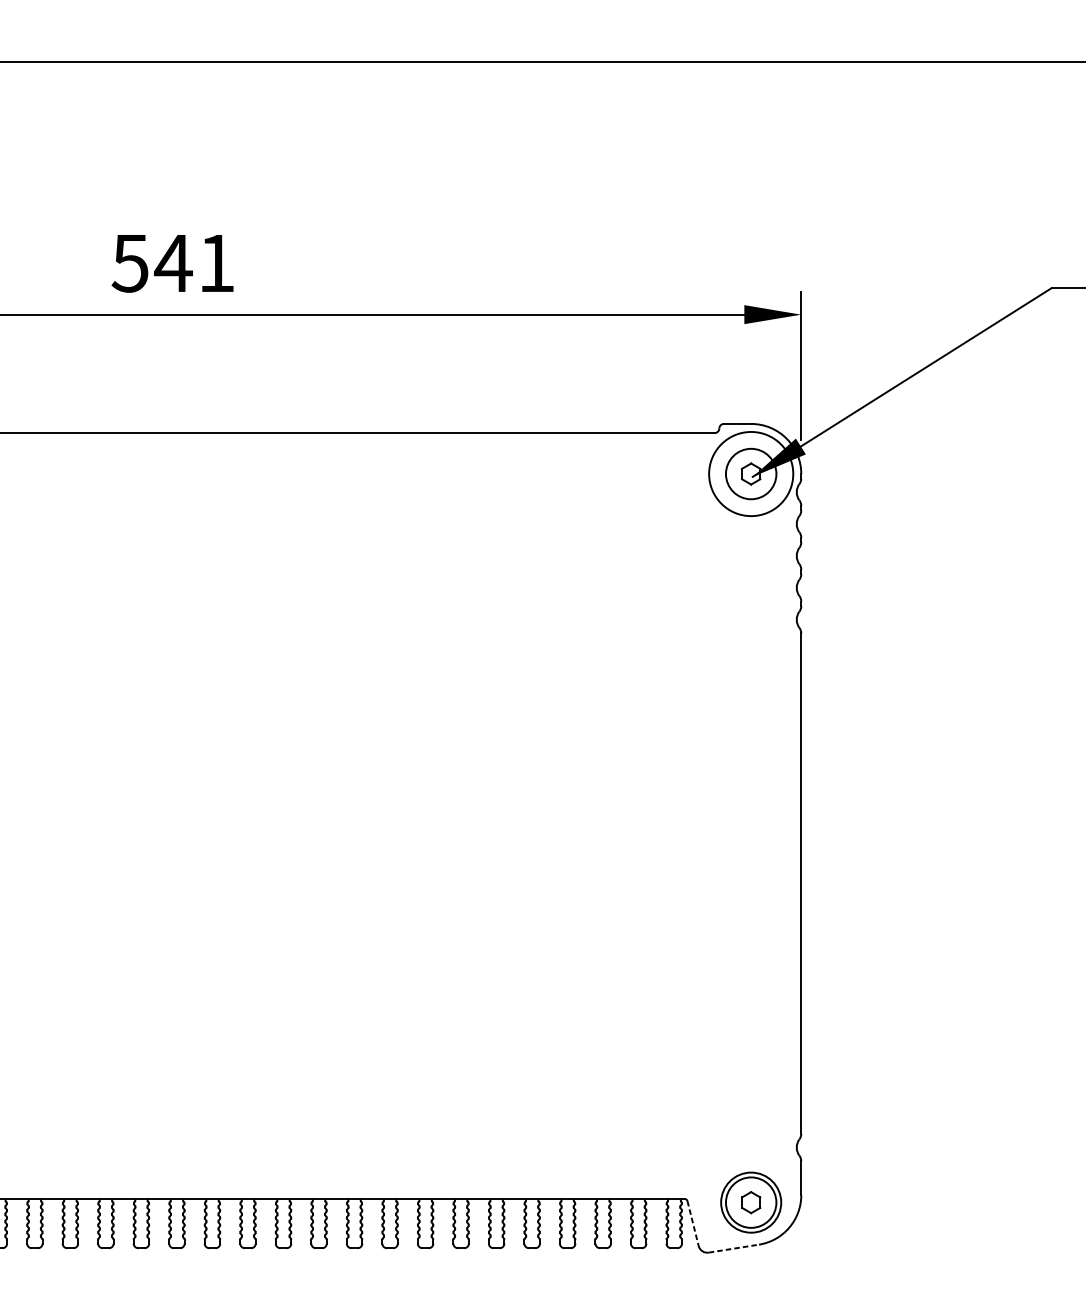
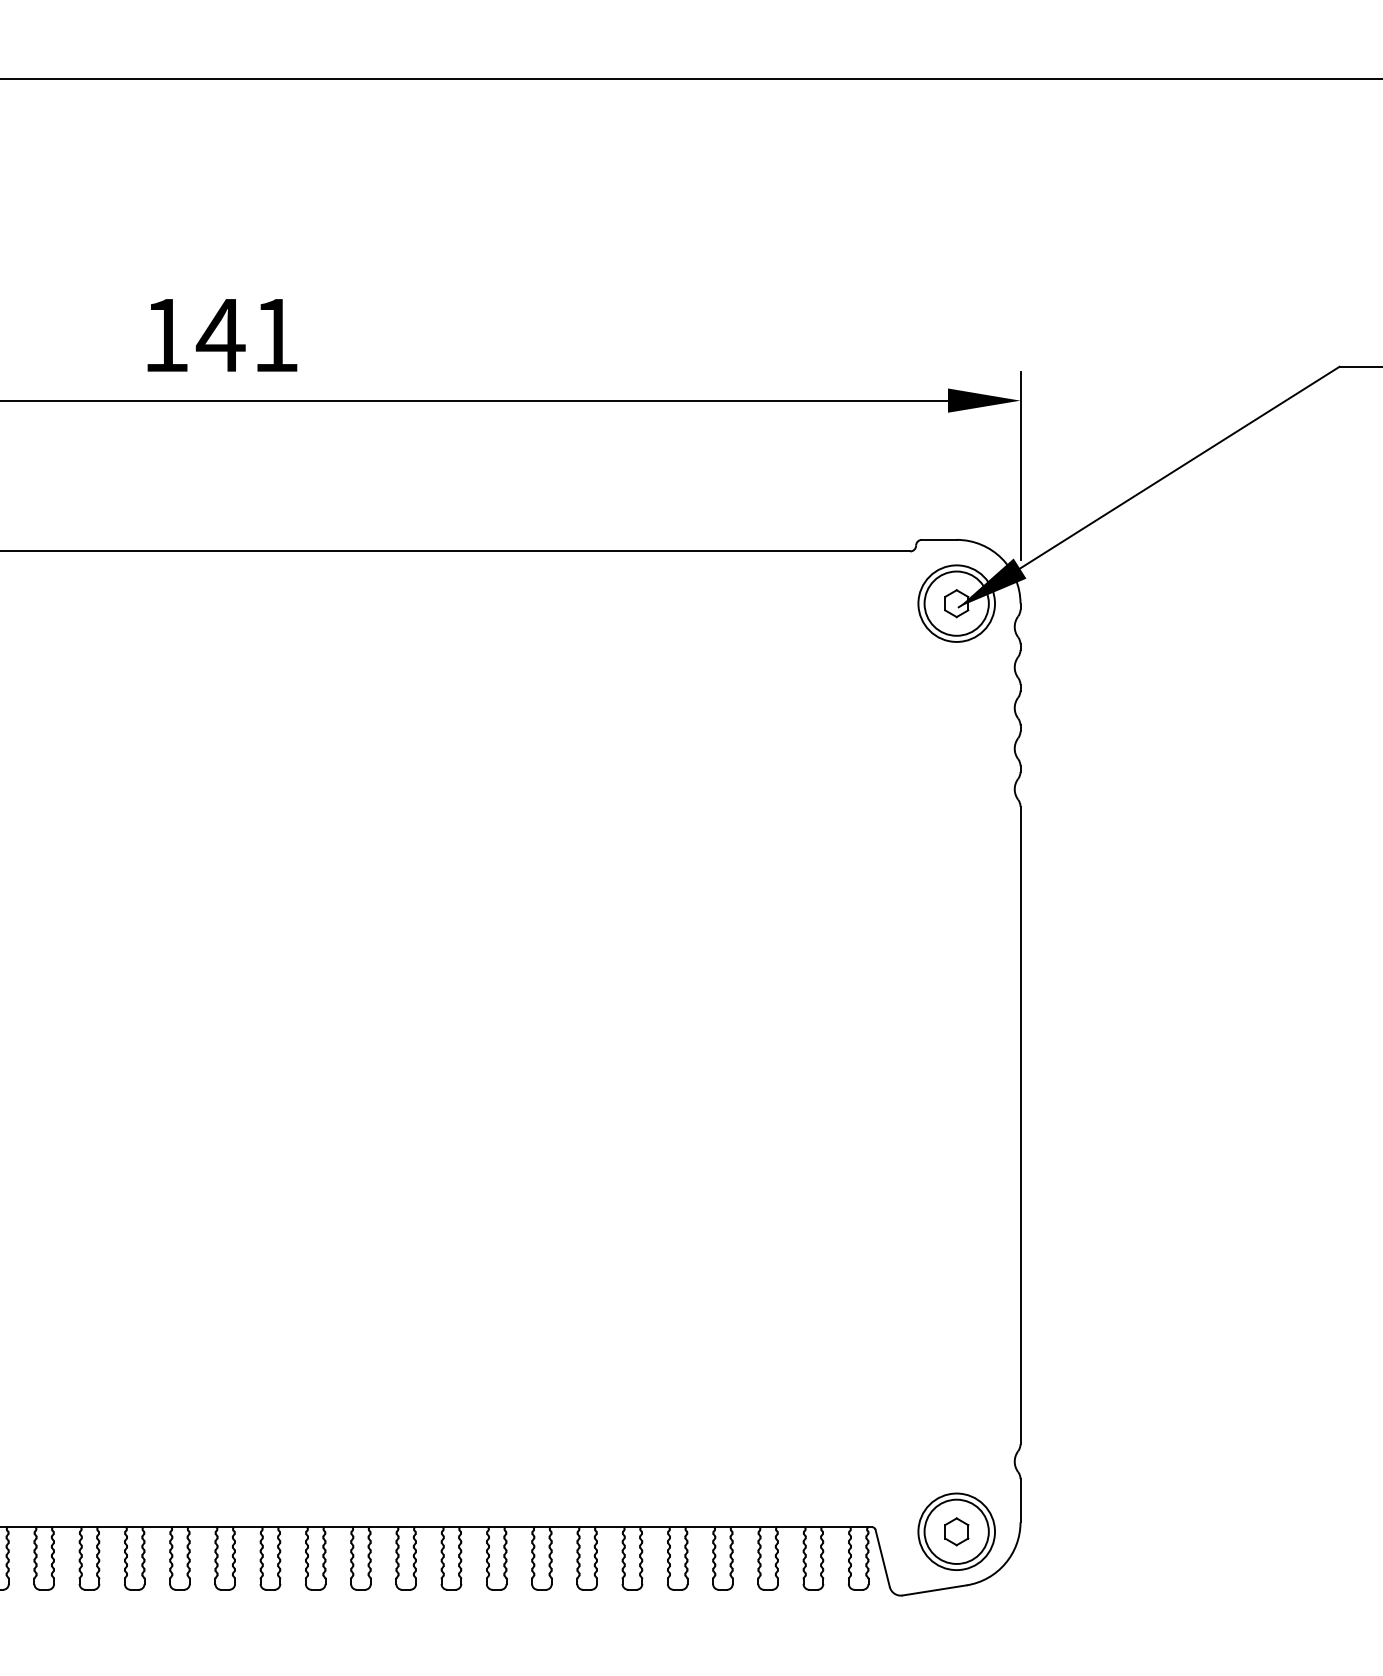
text: (129, 263) -> (164, 335), 541 -> 141
circle: (751, 473) -> (956, 603), size x0.71
line: (692, 1223) -> (882, 1558), dashed -> solid
line: (734, 1248) -> (935, 1590), dashed -> solid

